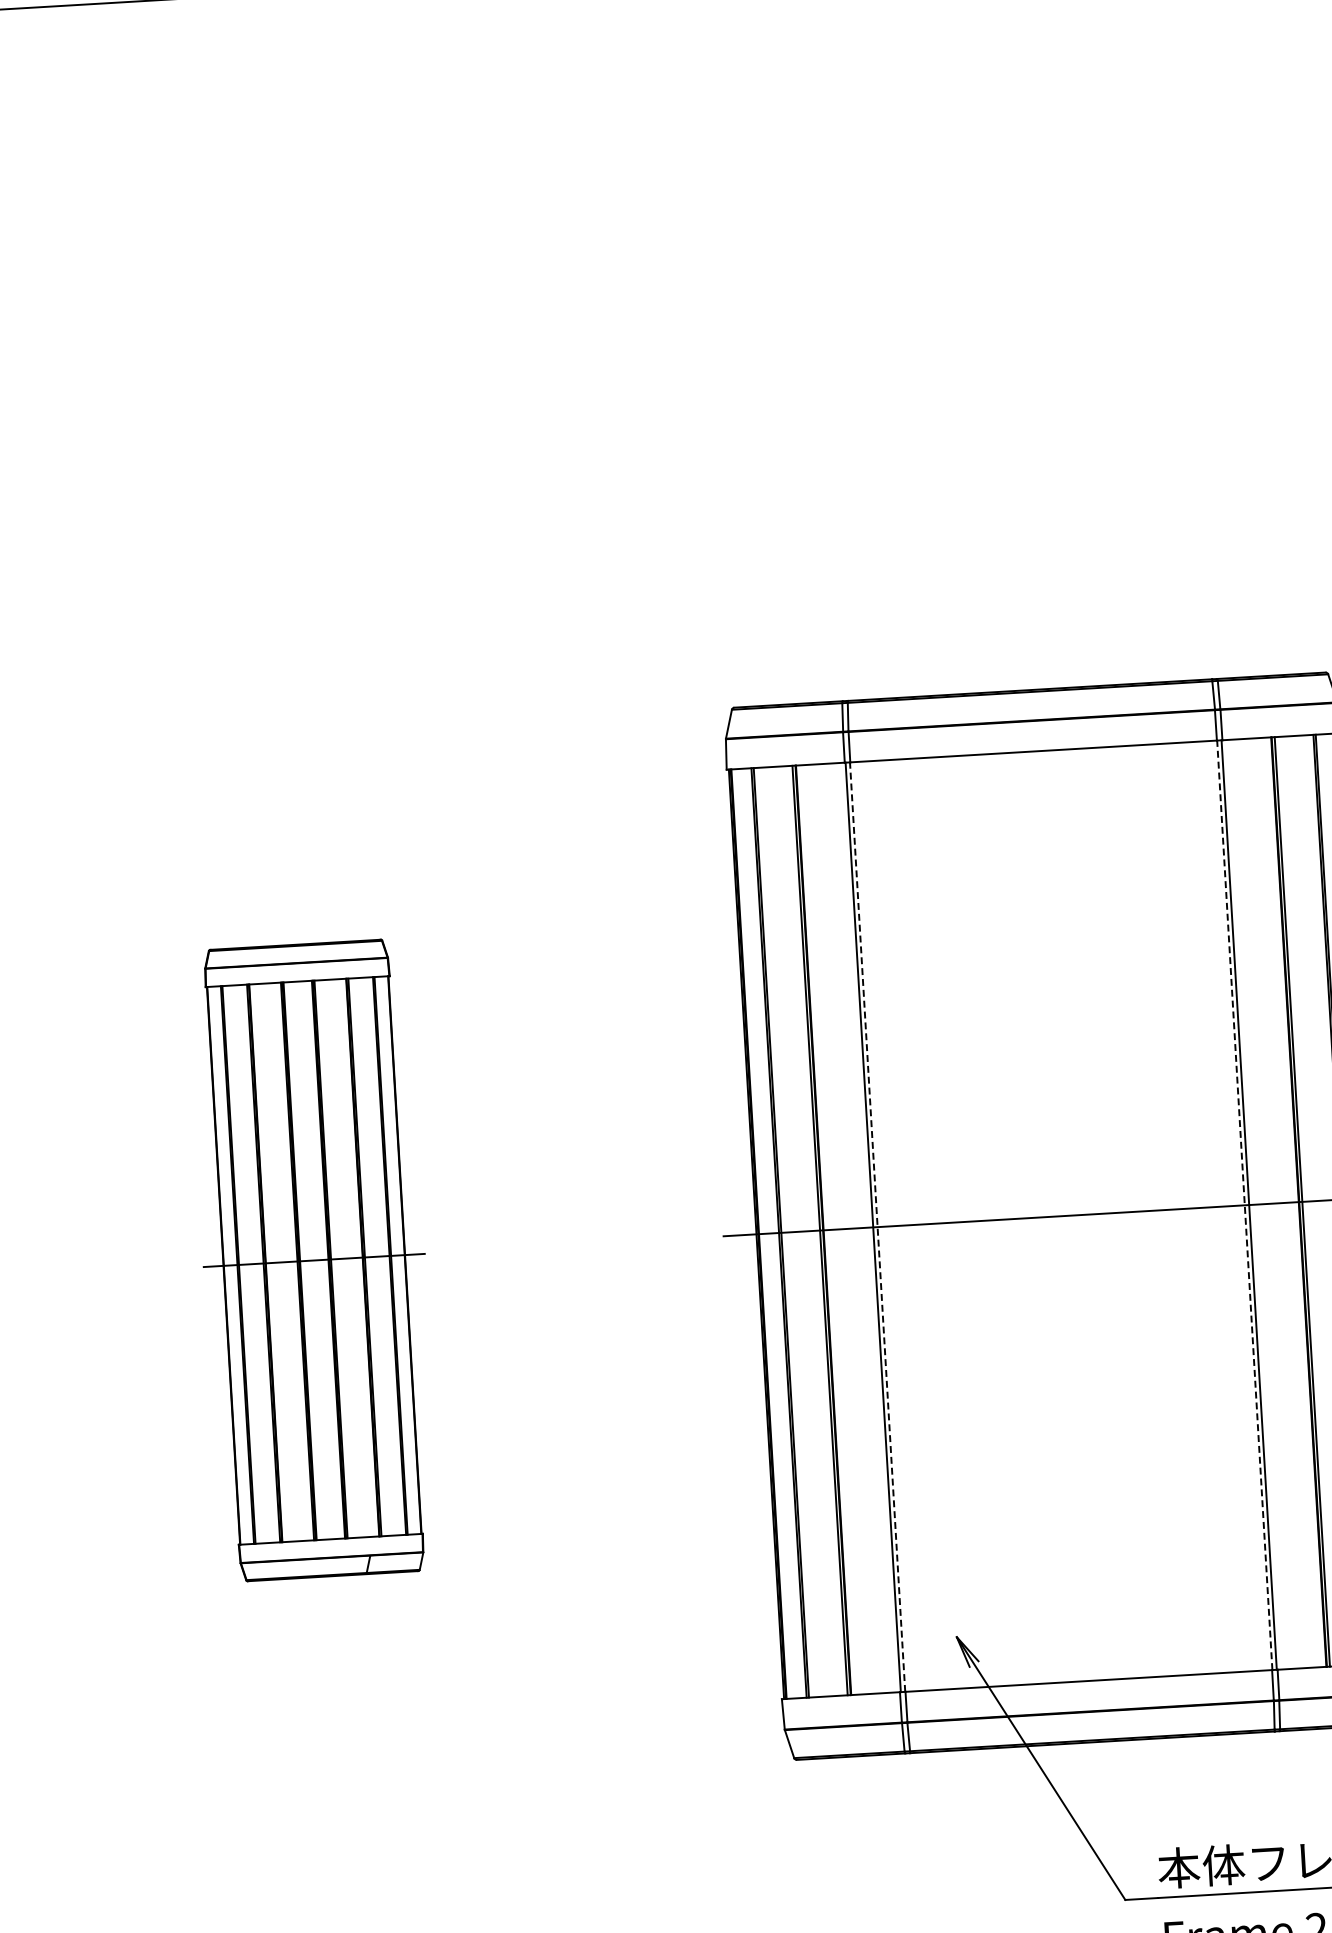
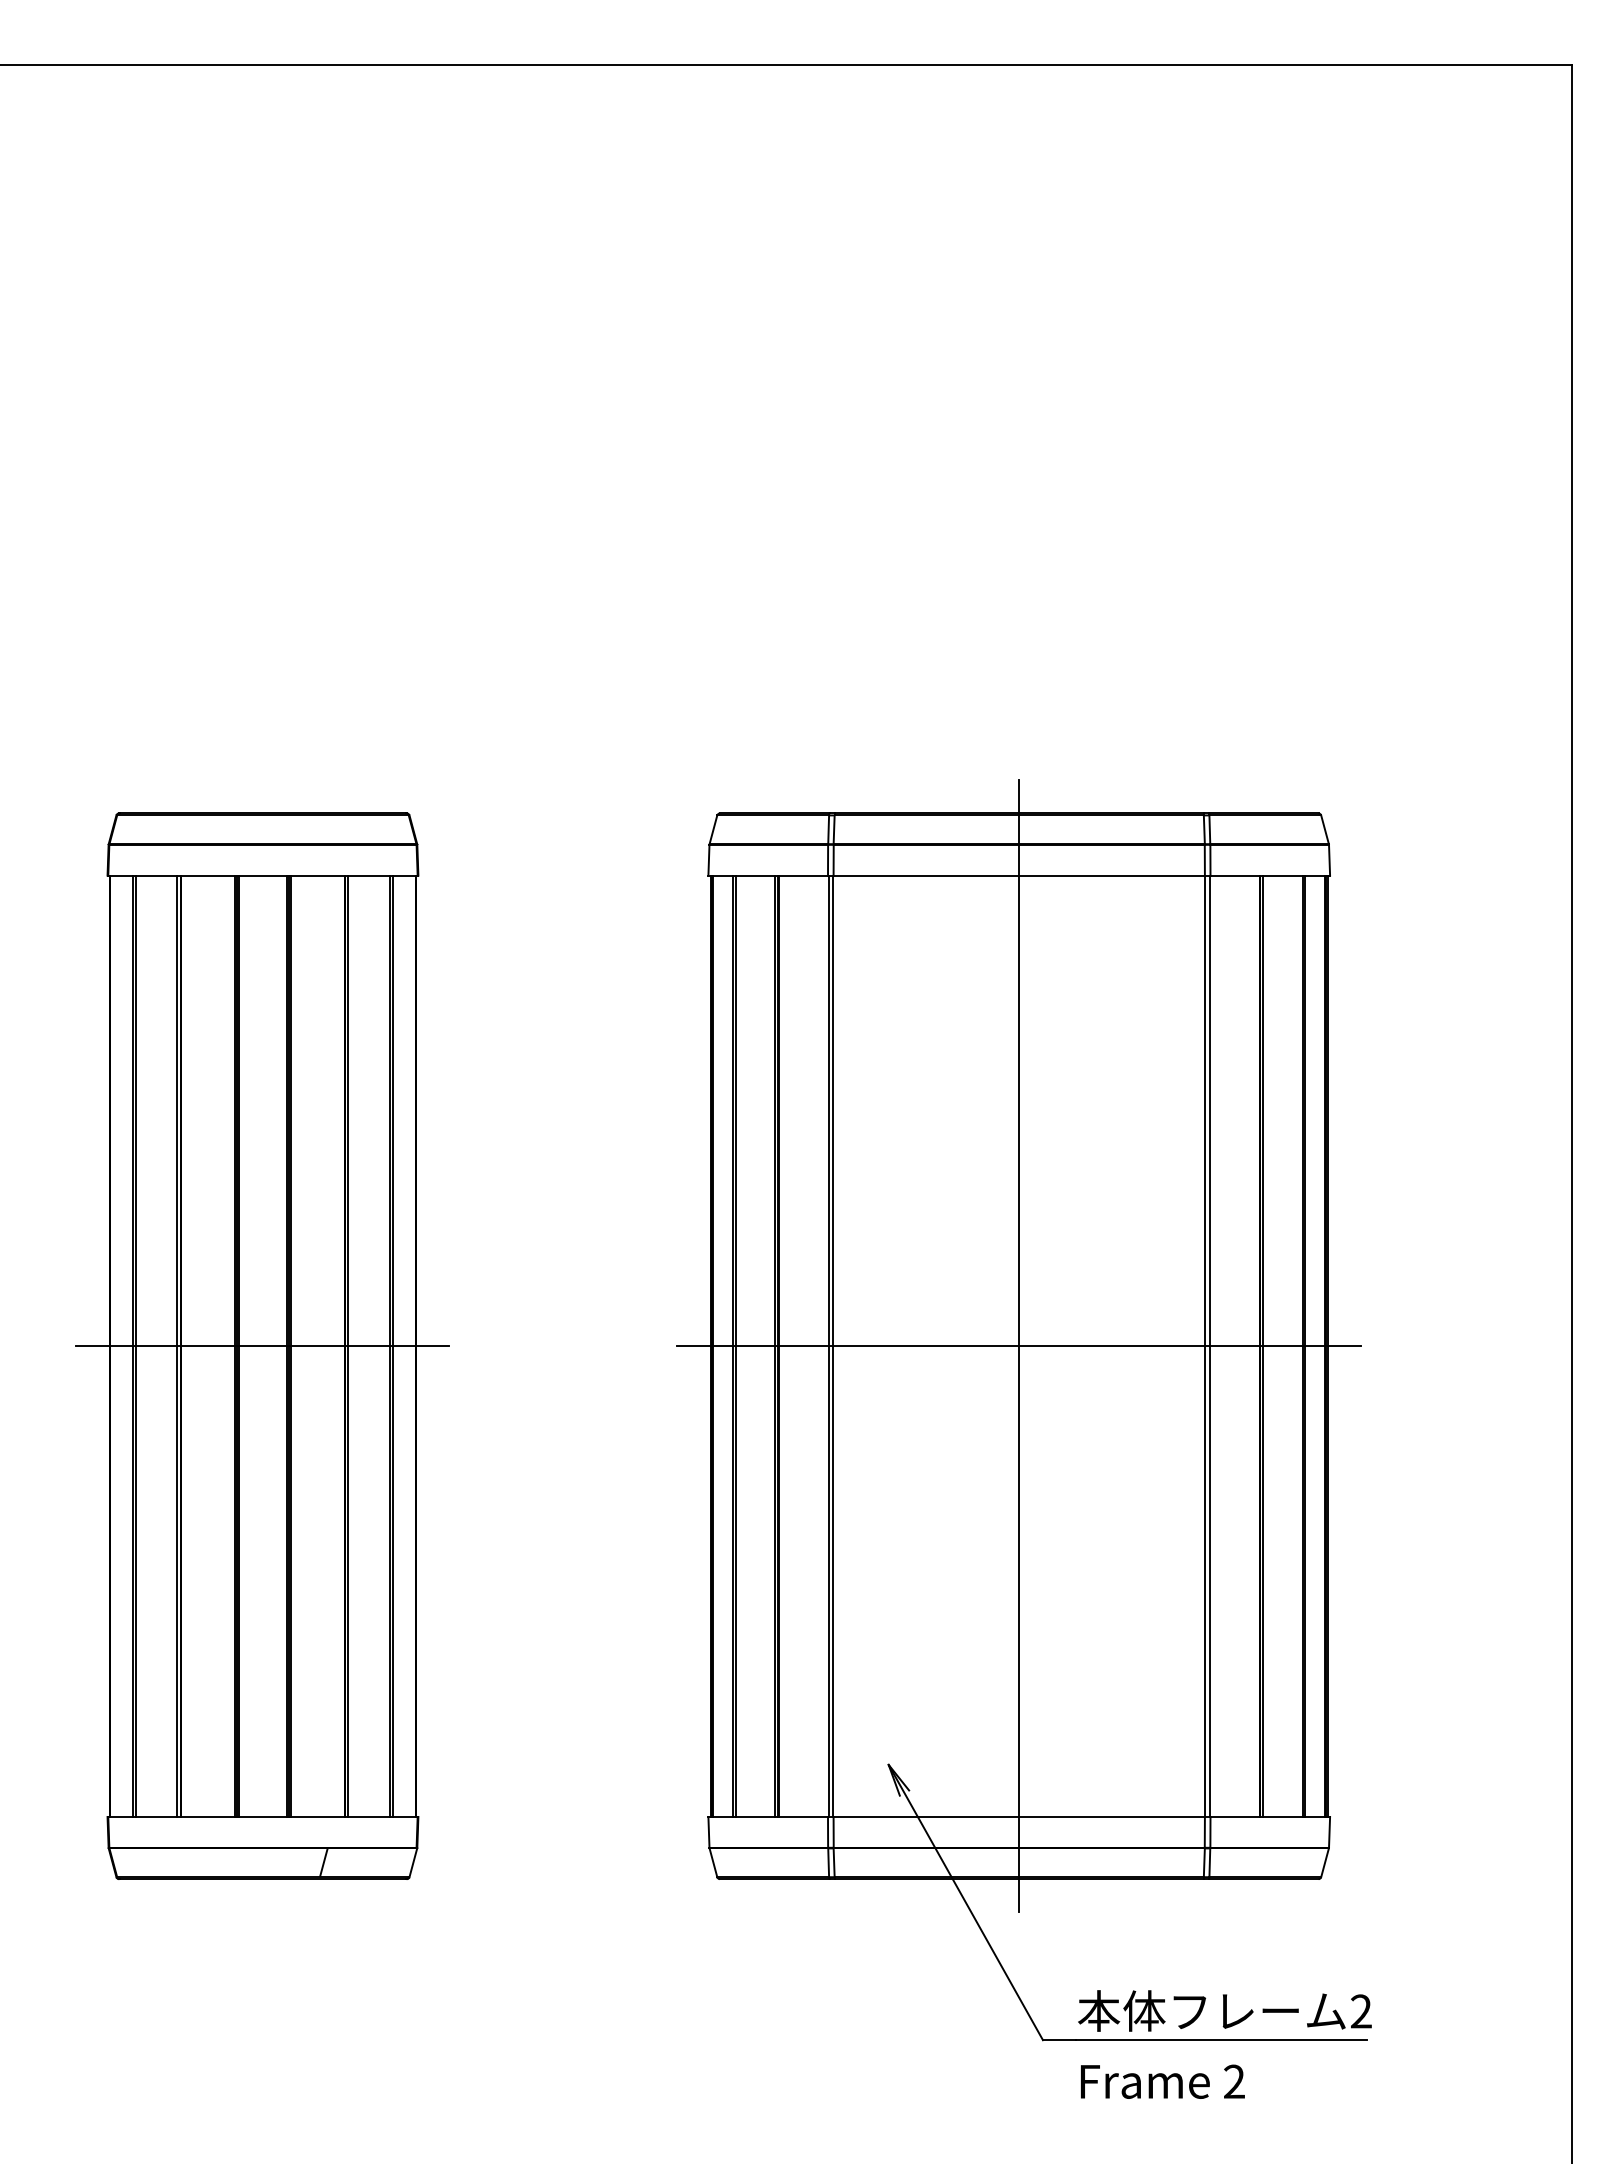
line: (1245, 1205) -> (1205, 1346), dashed -> solid
line: (1061, 1216) -> (1019, 1346), added
line: (877, 1227) -> (833, 1346), dashed -> solid
part: (313, 1259) -> (262, 1345), size x1.67

